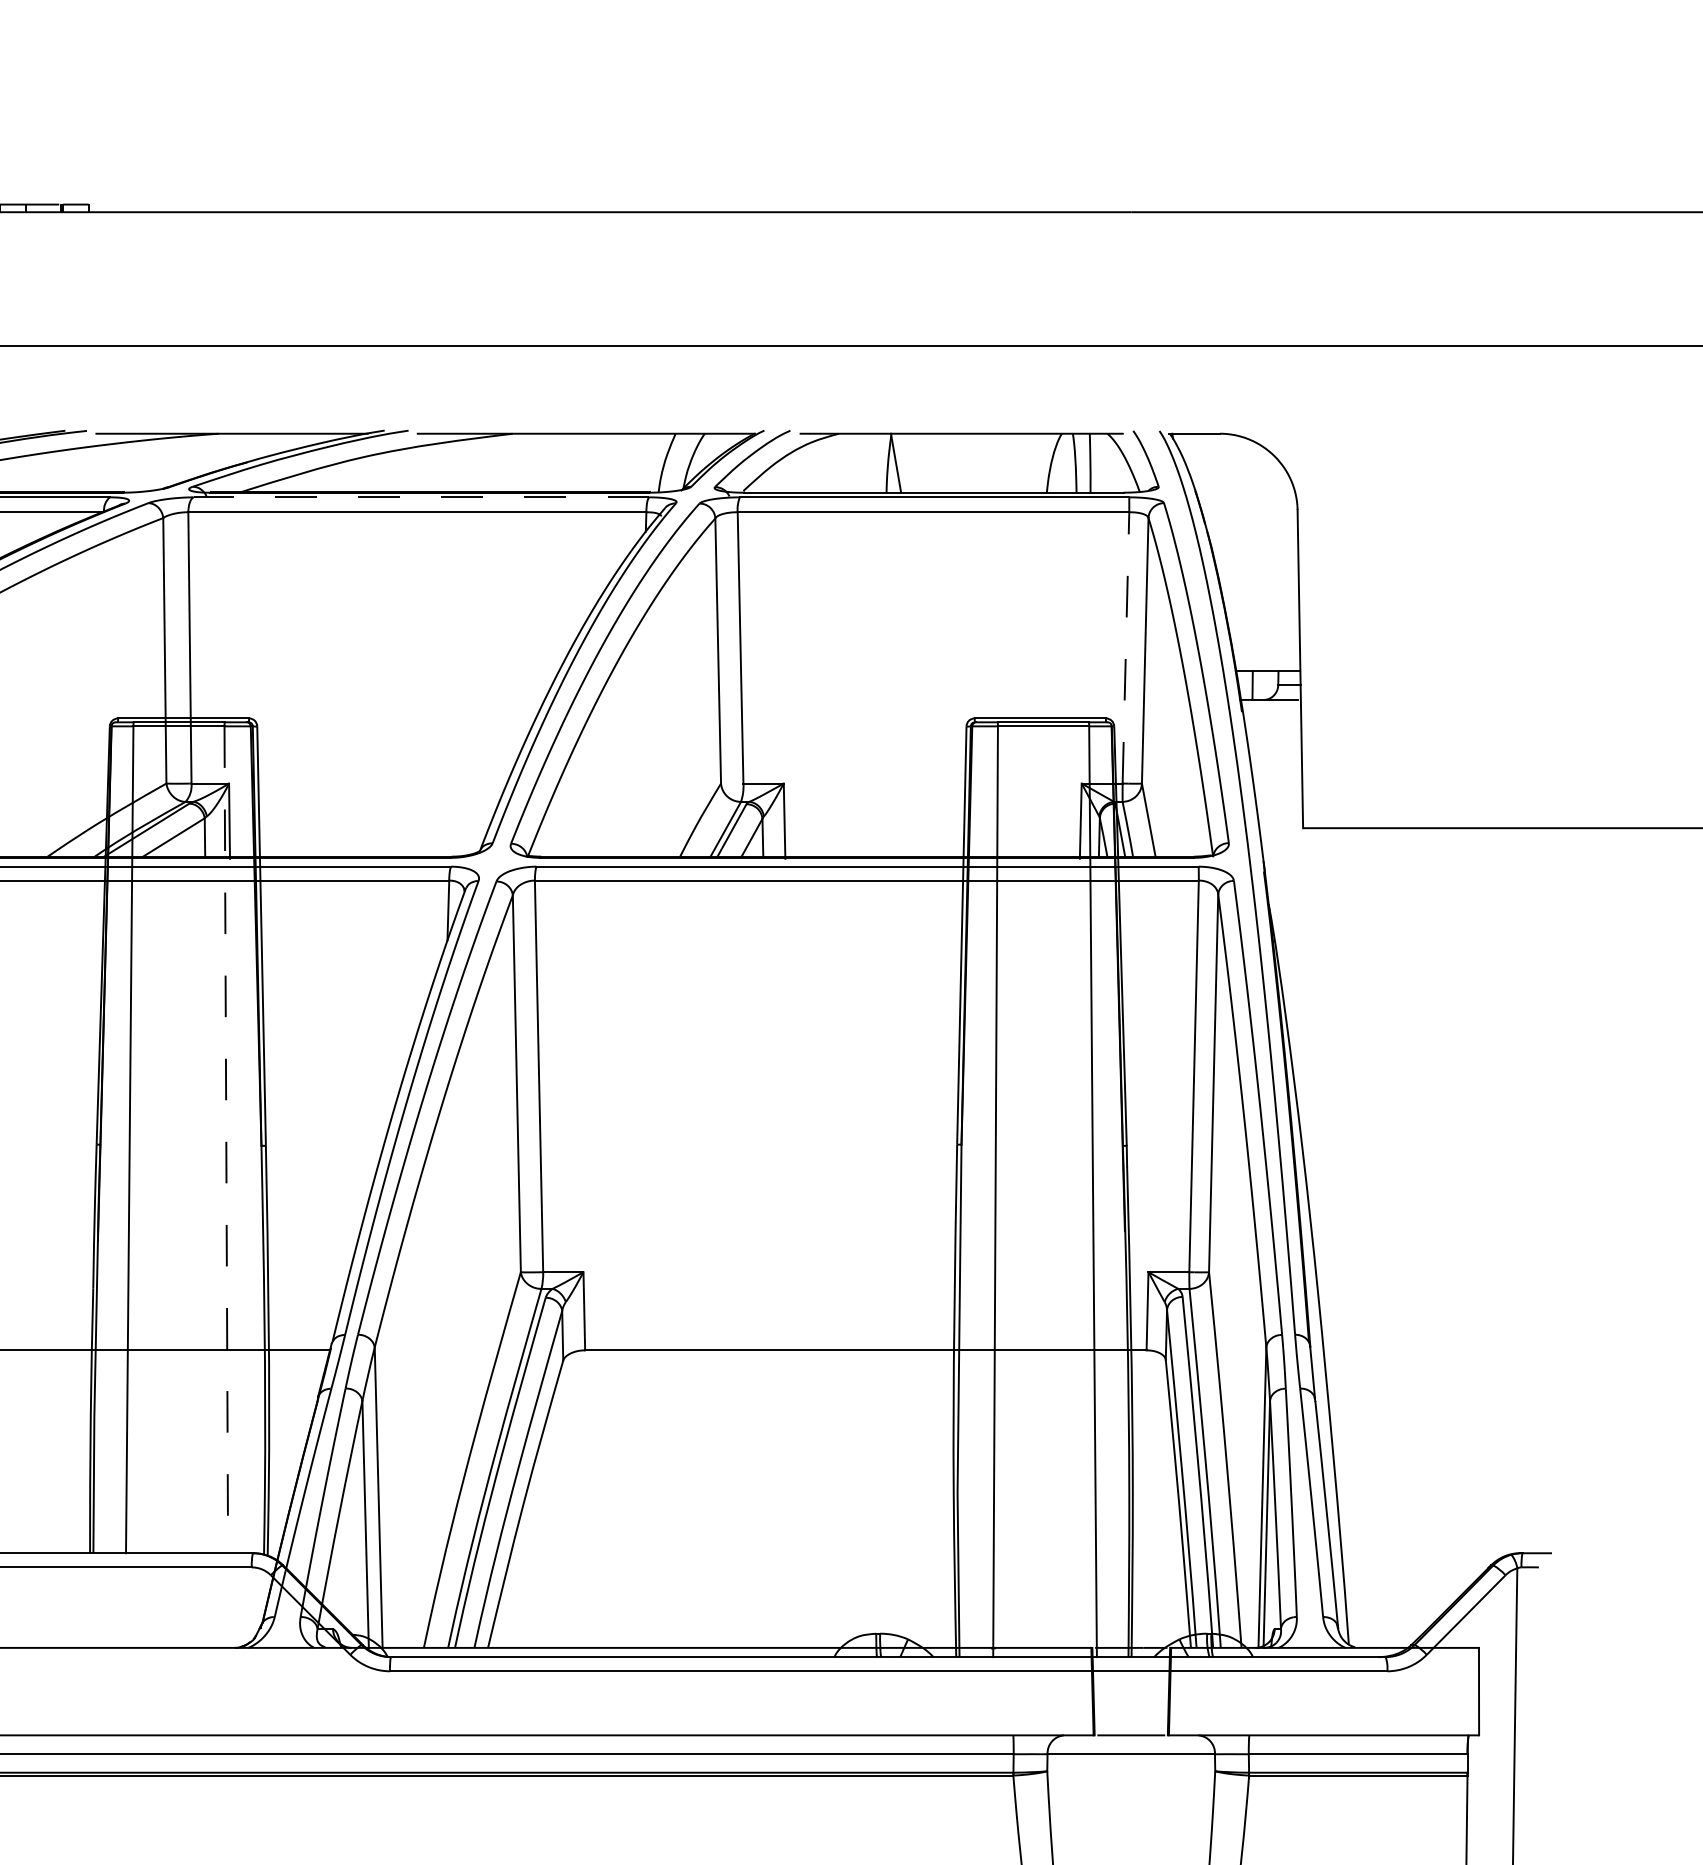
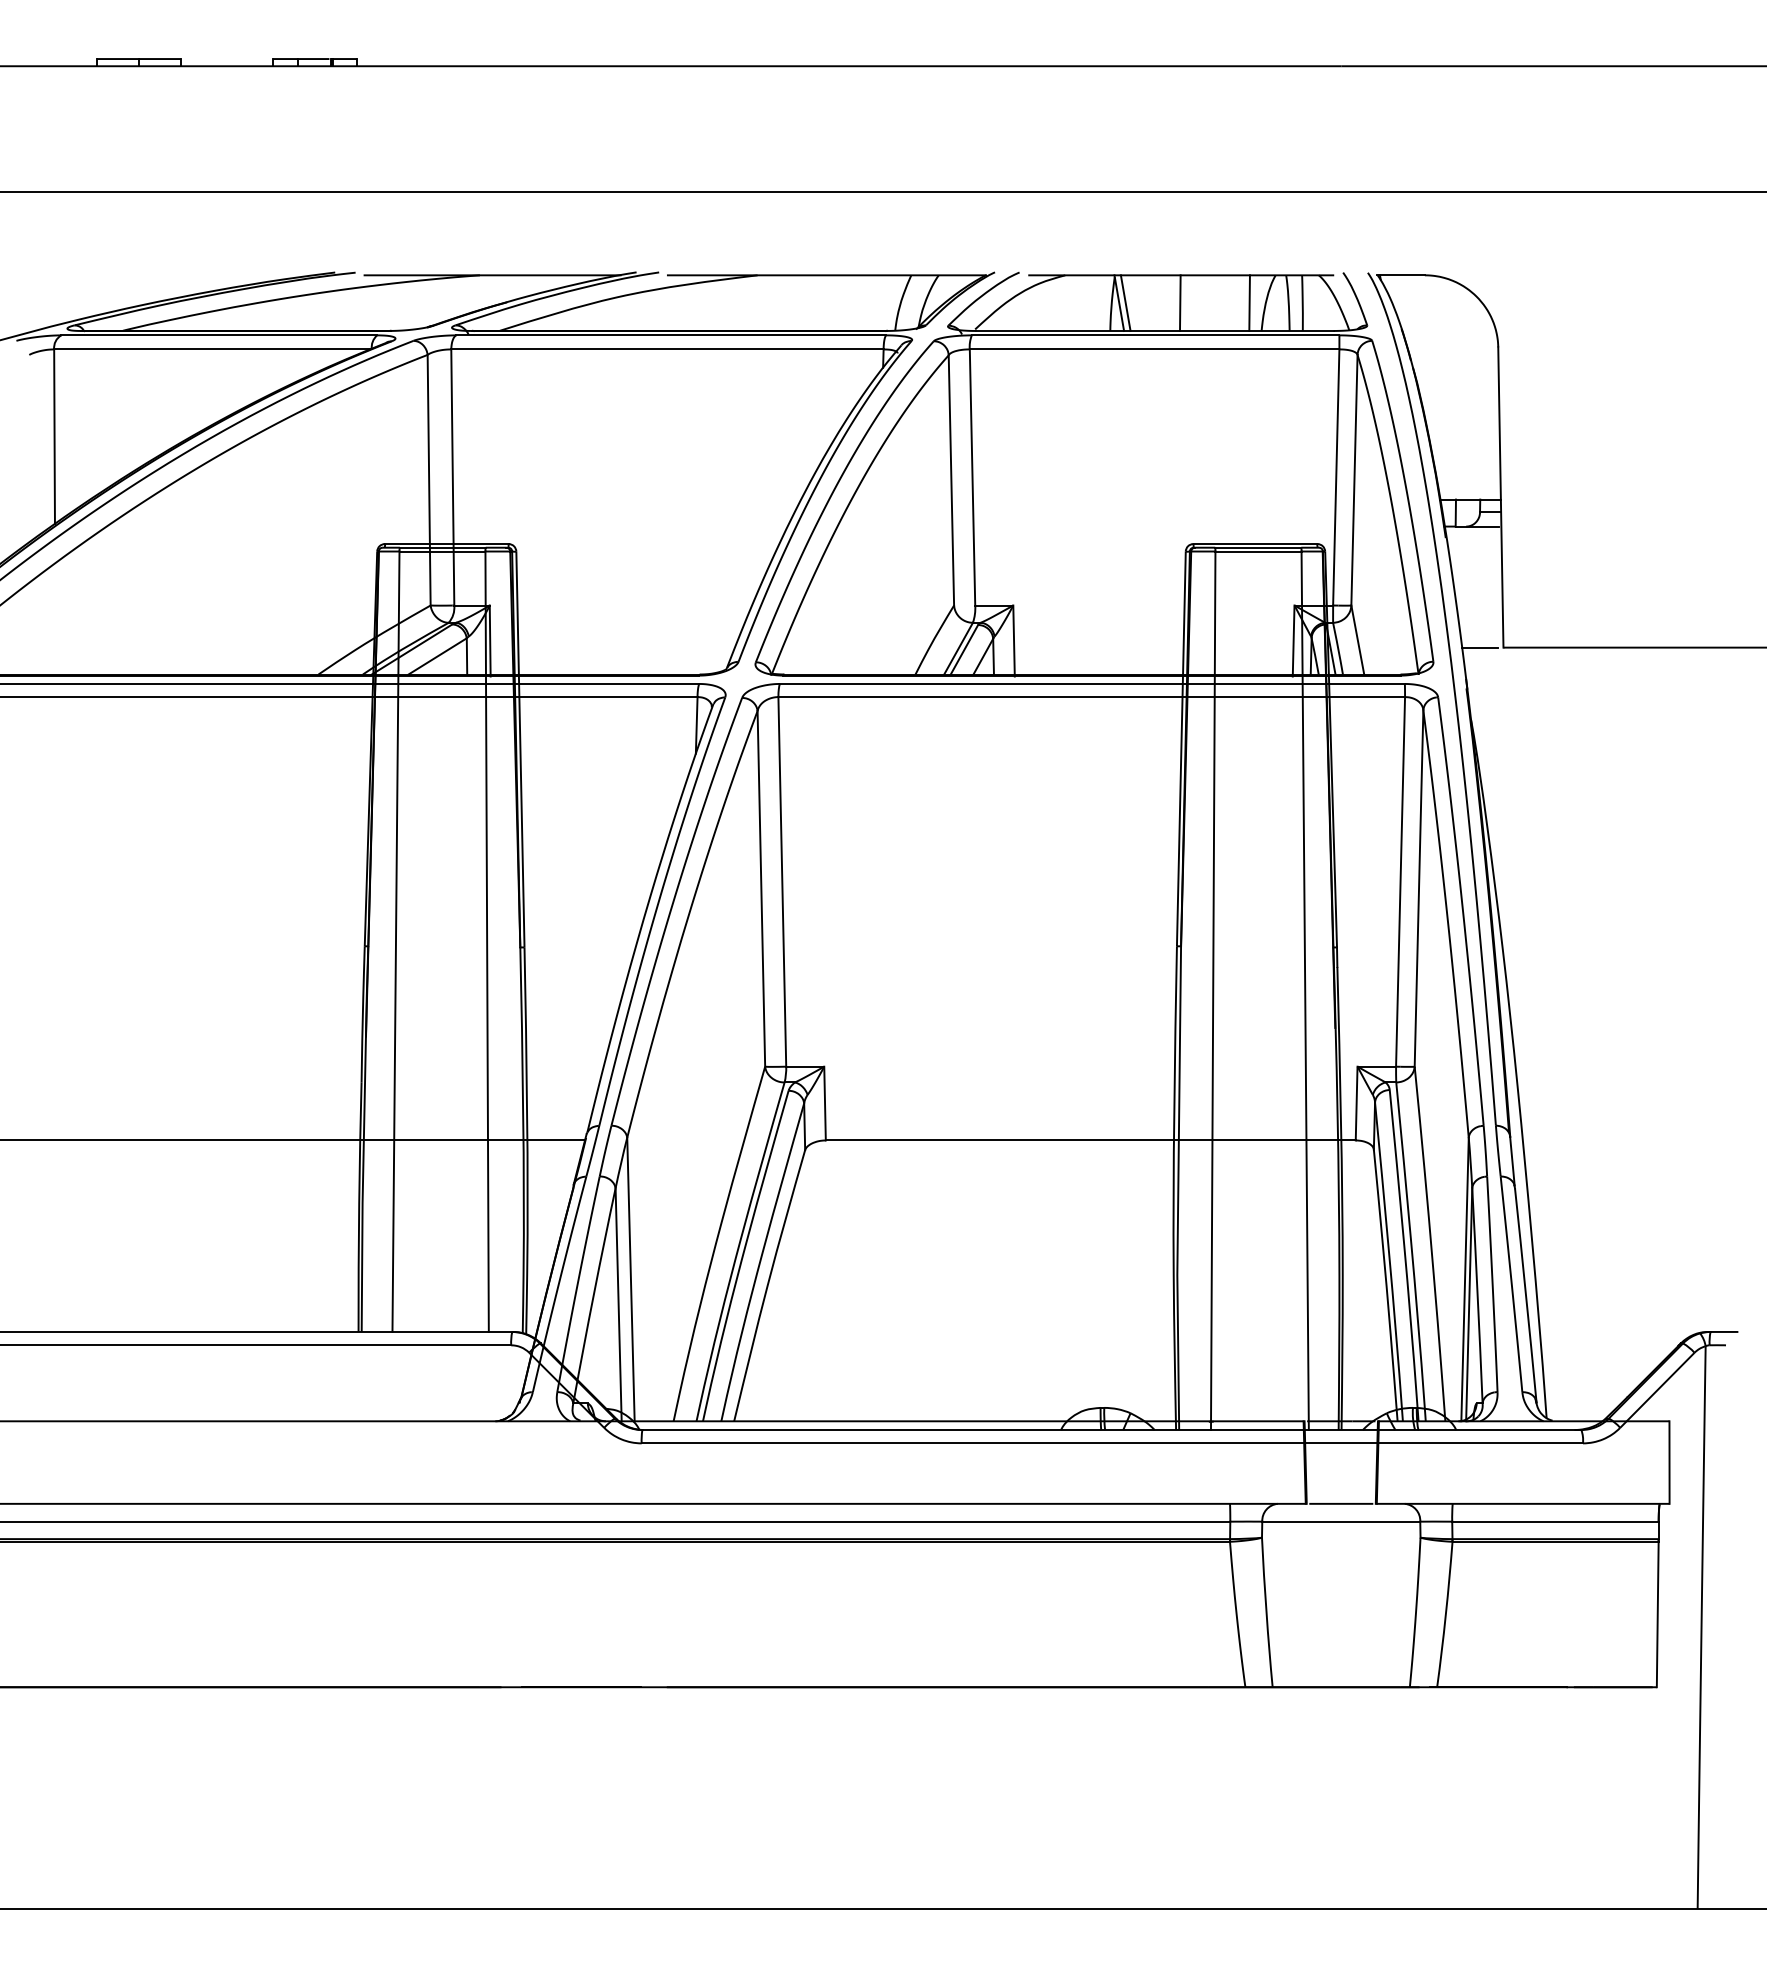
line: (902, 462) -> (1125, 302), added
line: (960, 462) -> (1180, 302), added
line: (1034, 462) -> (1249, 302), added
line: (421, 497) -> (671, 335), dashed -> solid
line: (1126, 646) -> (1336, 476), dashed -> solid
line: (1278, 828) -> (1480, 647), added
line: (226, 1140) -> (487, 942), dashed -> solid

